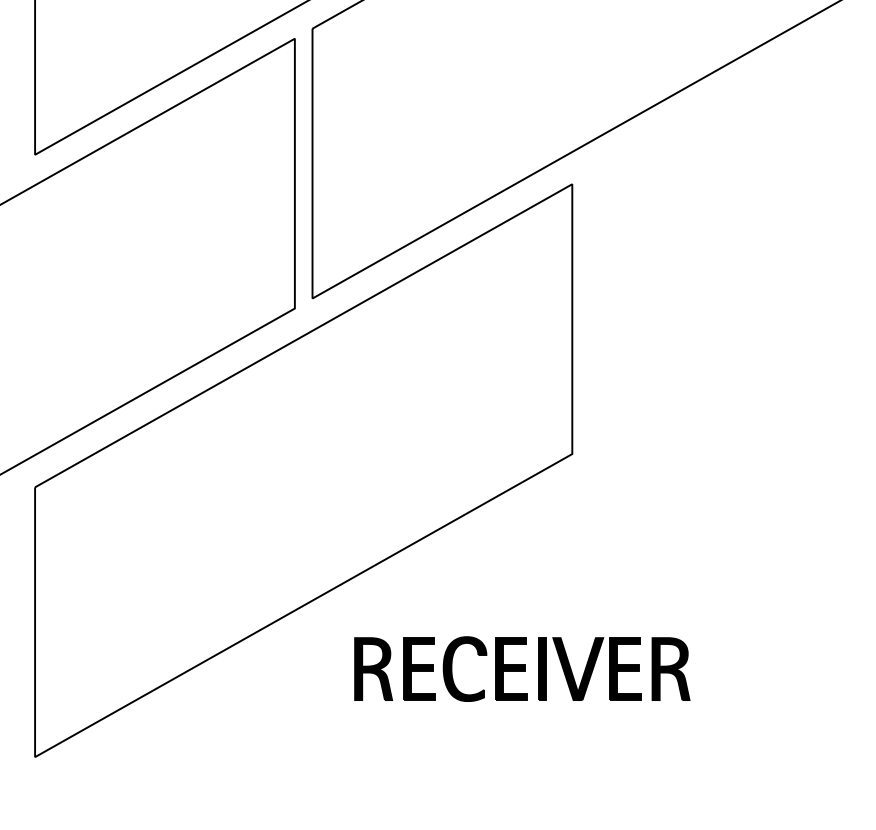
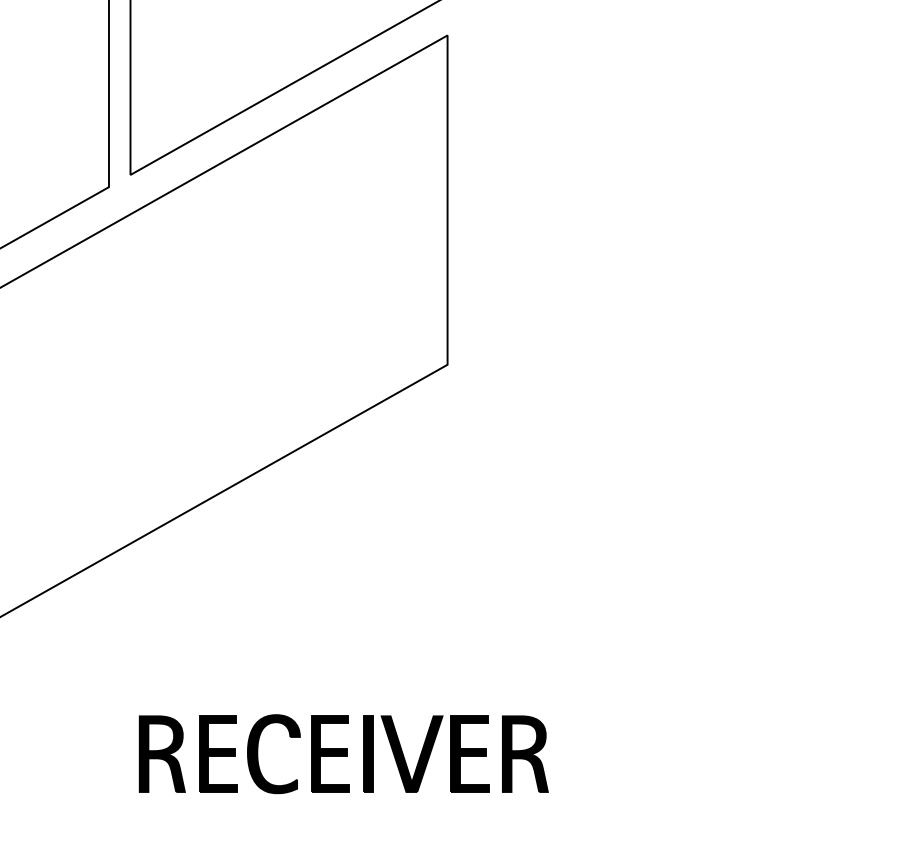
part: (522, 668) -> (344, 753), moved

